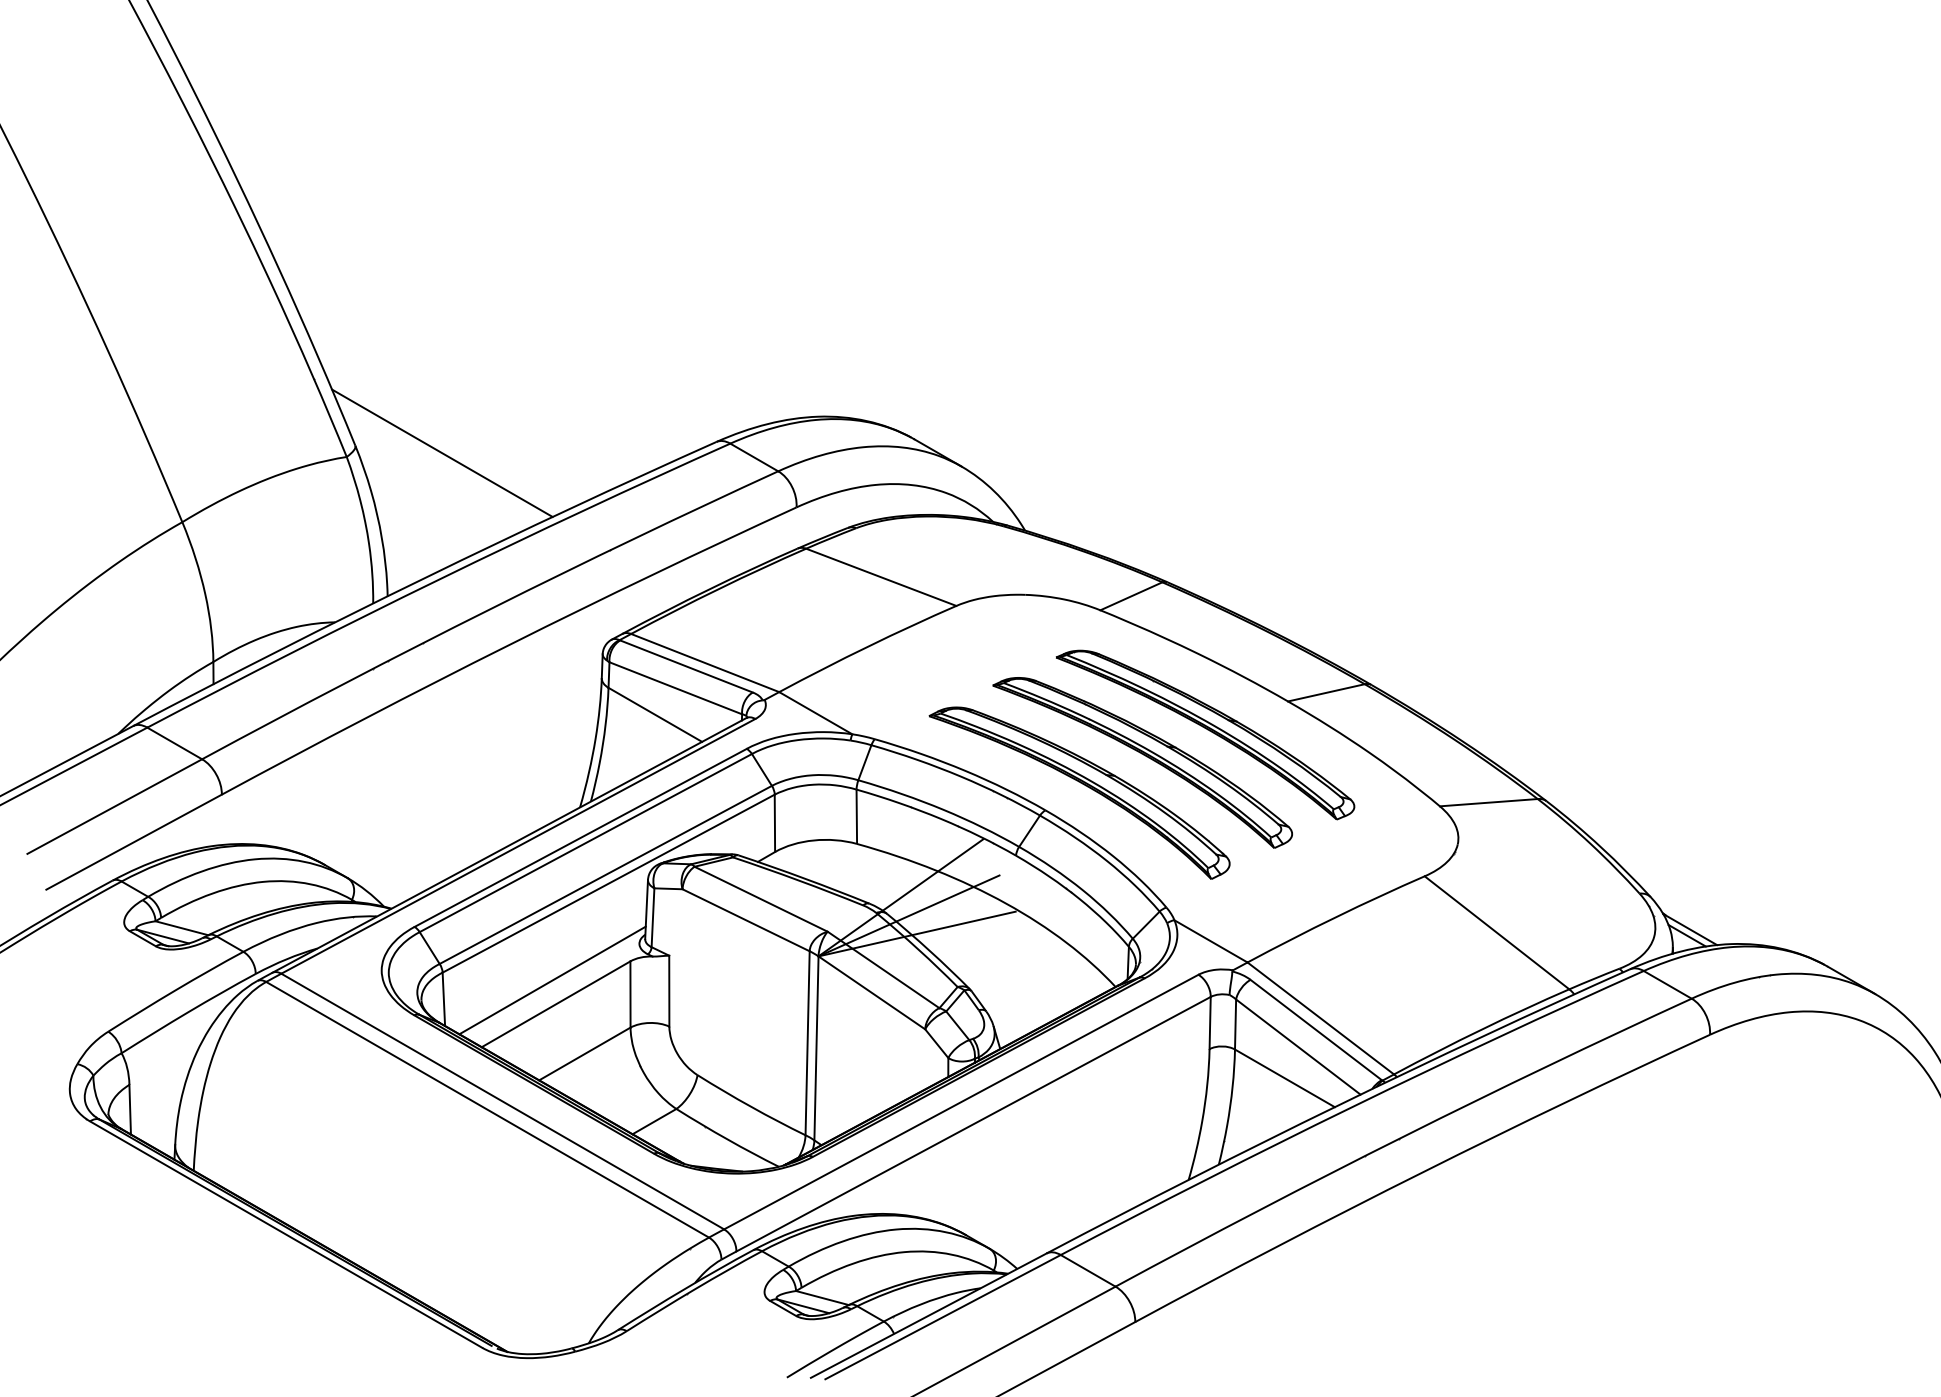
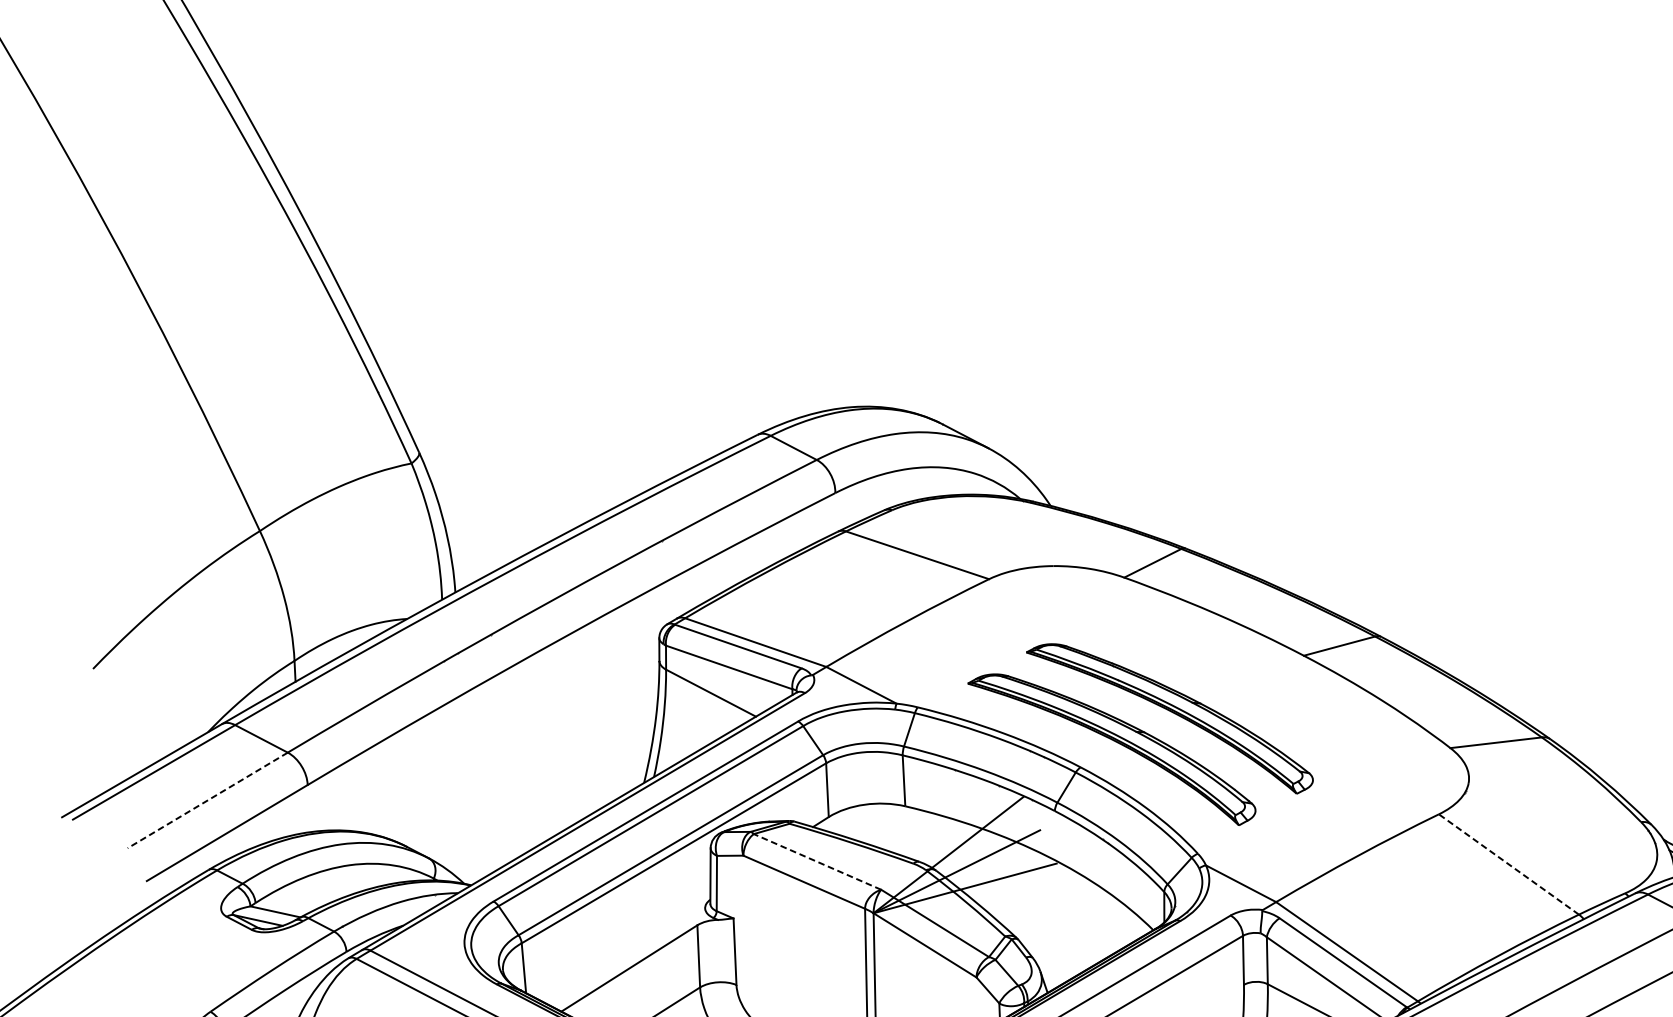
line: (442, 452) -> (501, 455), removed
part: (1205, 734) -> (1227, 689), removed
line: (114, 806) -> (207, 800), solid -> dashed
line: (760, 899) -> (816, 862), solid -> dashed
line: (1497, 932) -> (1509, 864), solid -> dashed
line: (552, 980) -> (625, 946), removed

